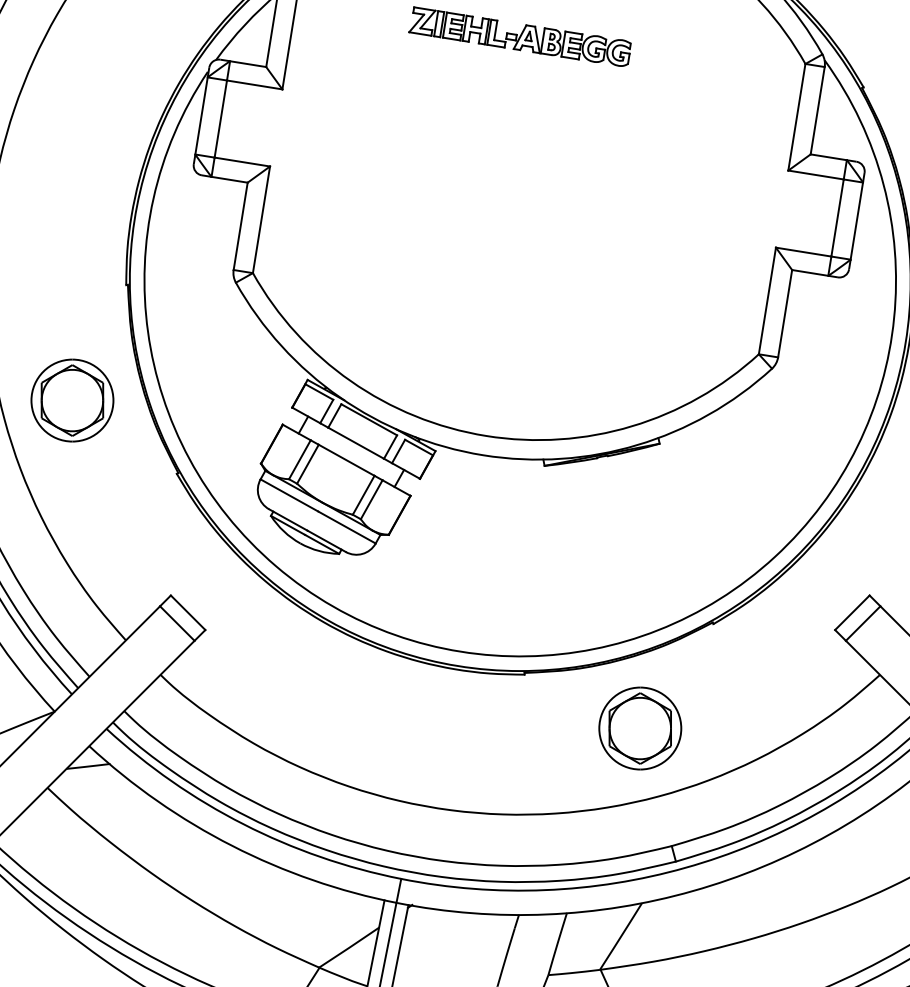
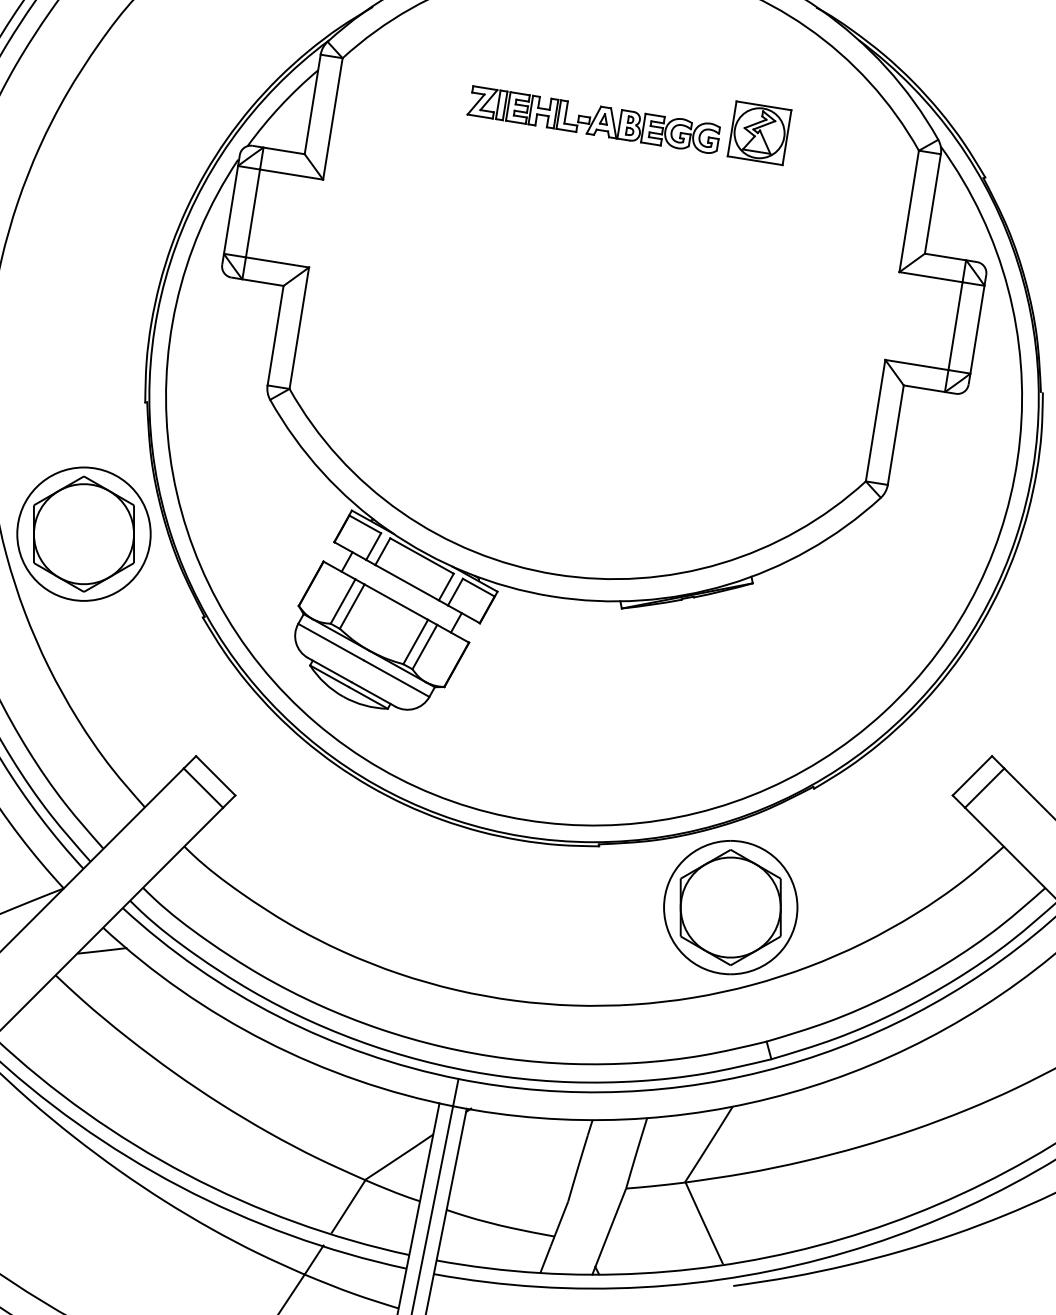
part: (665, 48) -> (759, 133), added
part: (72, 400) -> (83, 533), size x1.43
part: (640, 728) -> (730, 907), size x1.43

